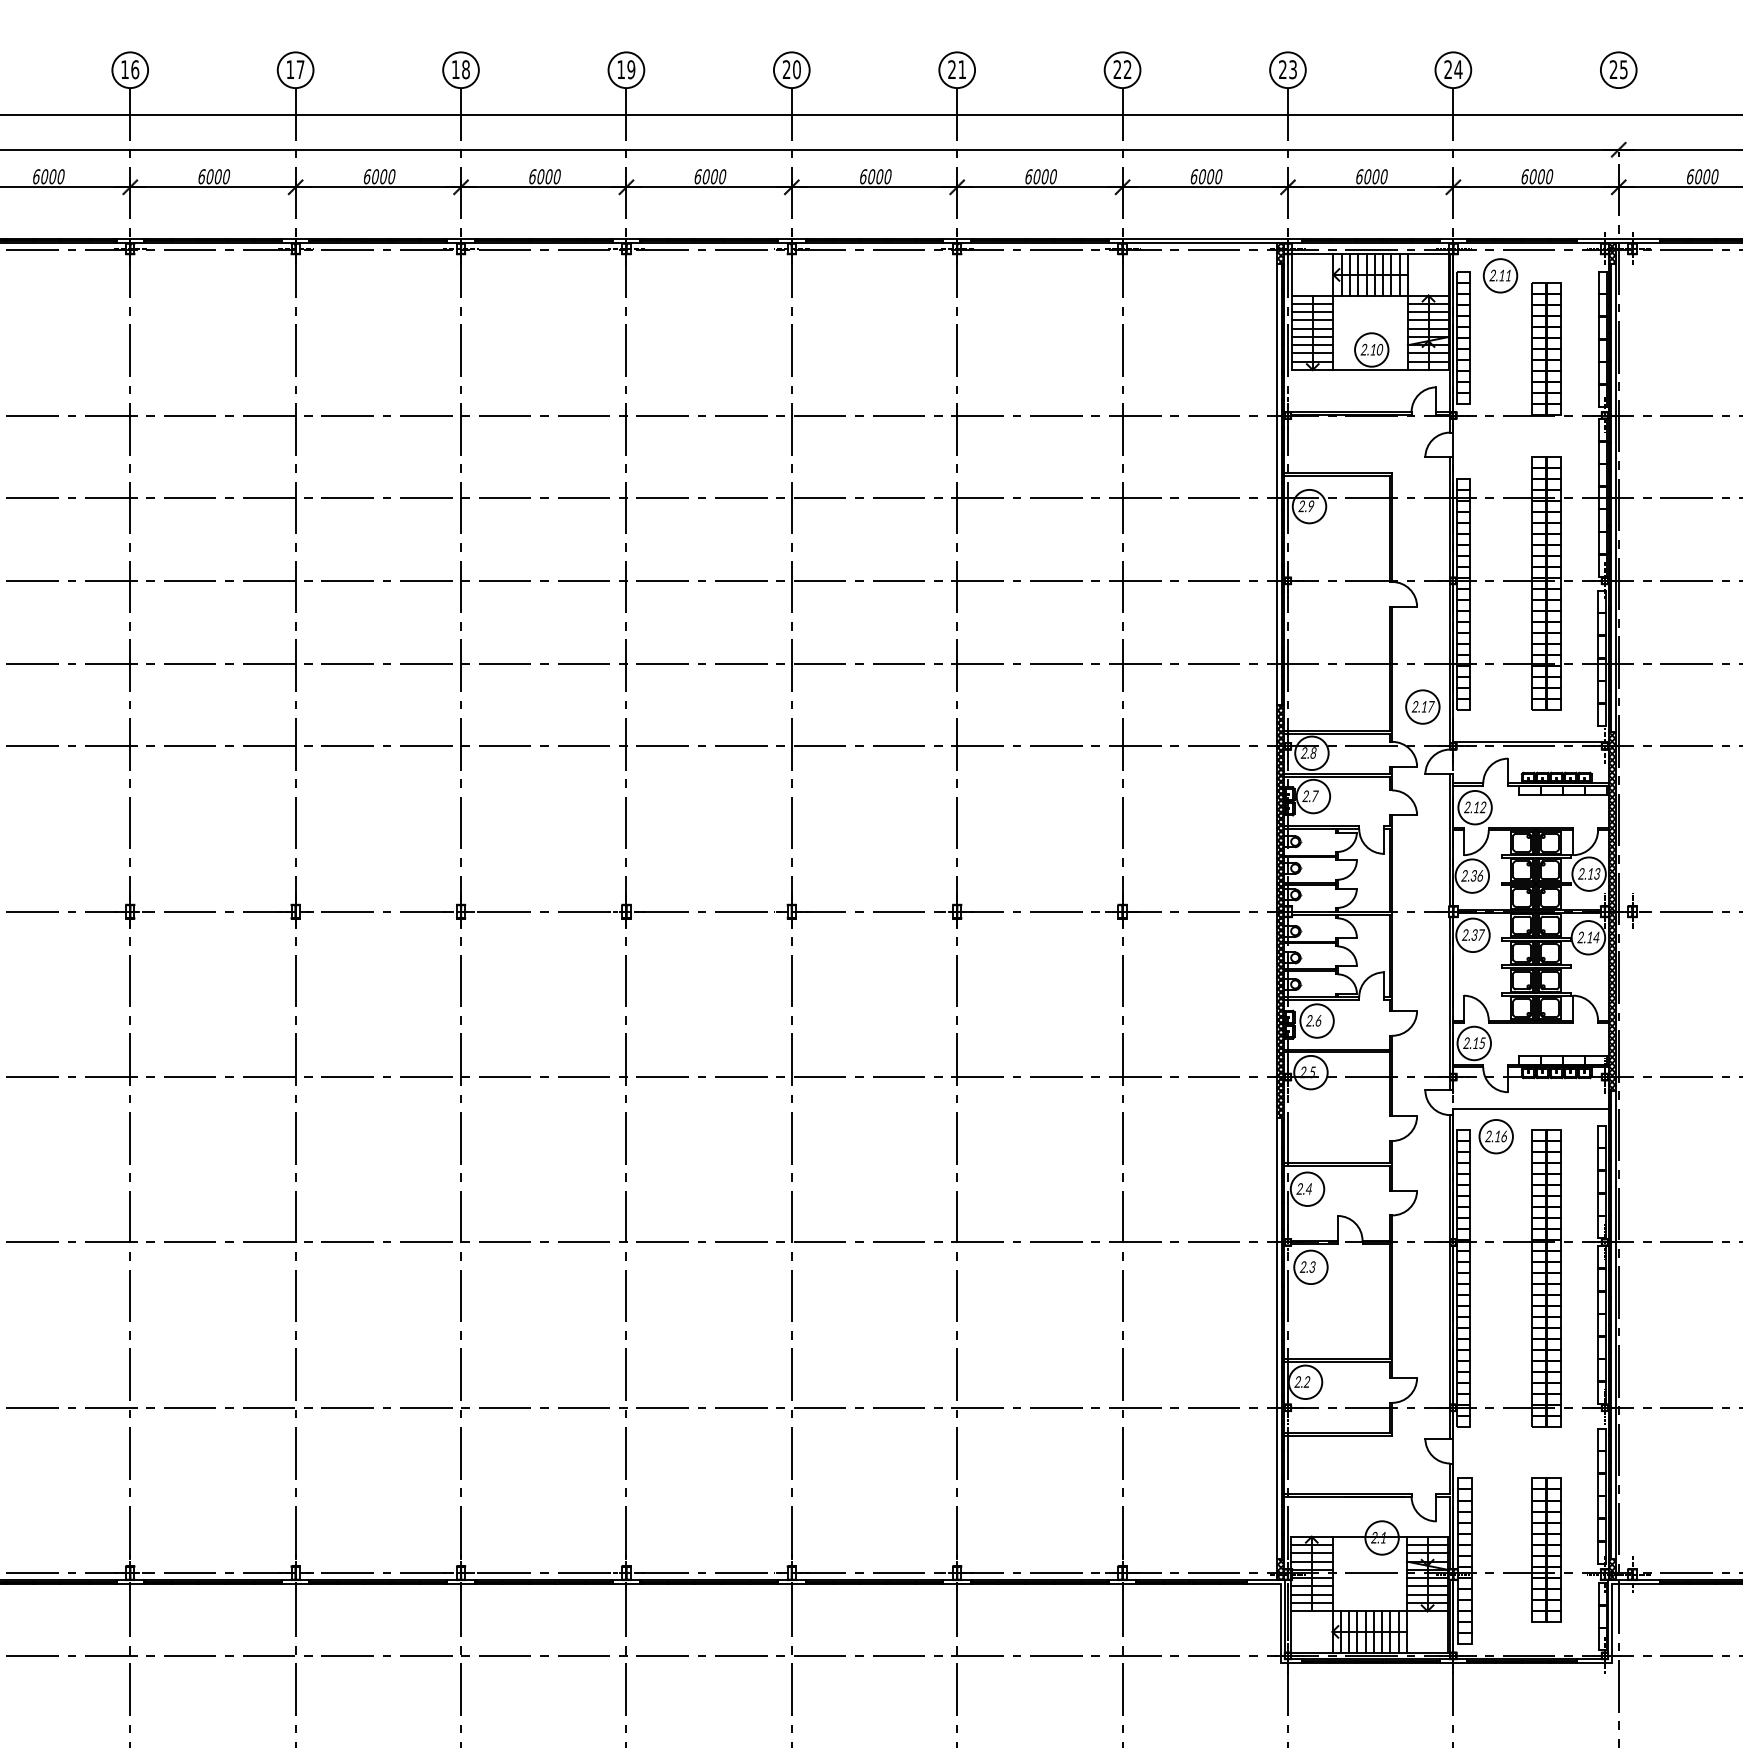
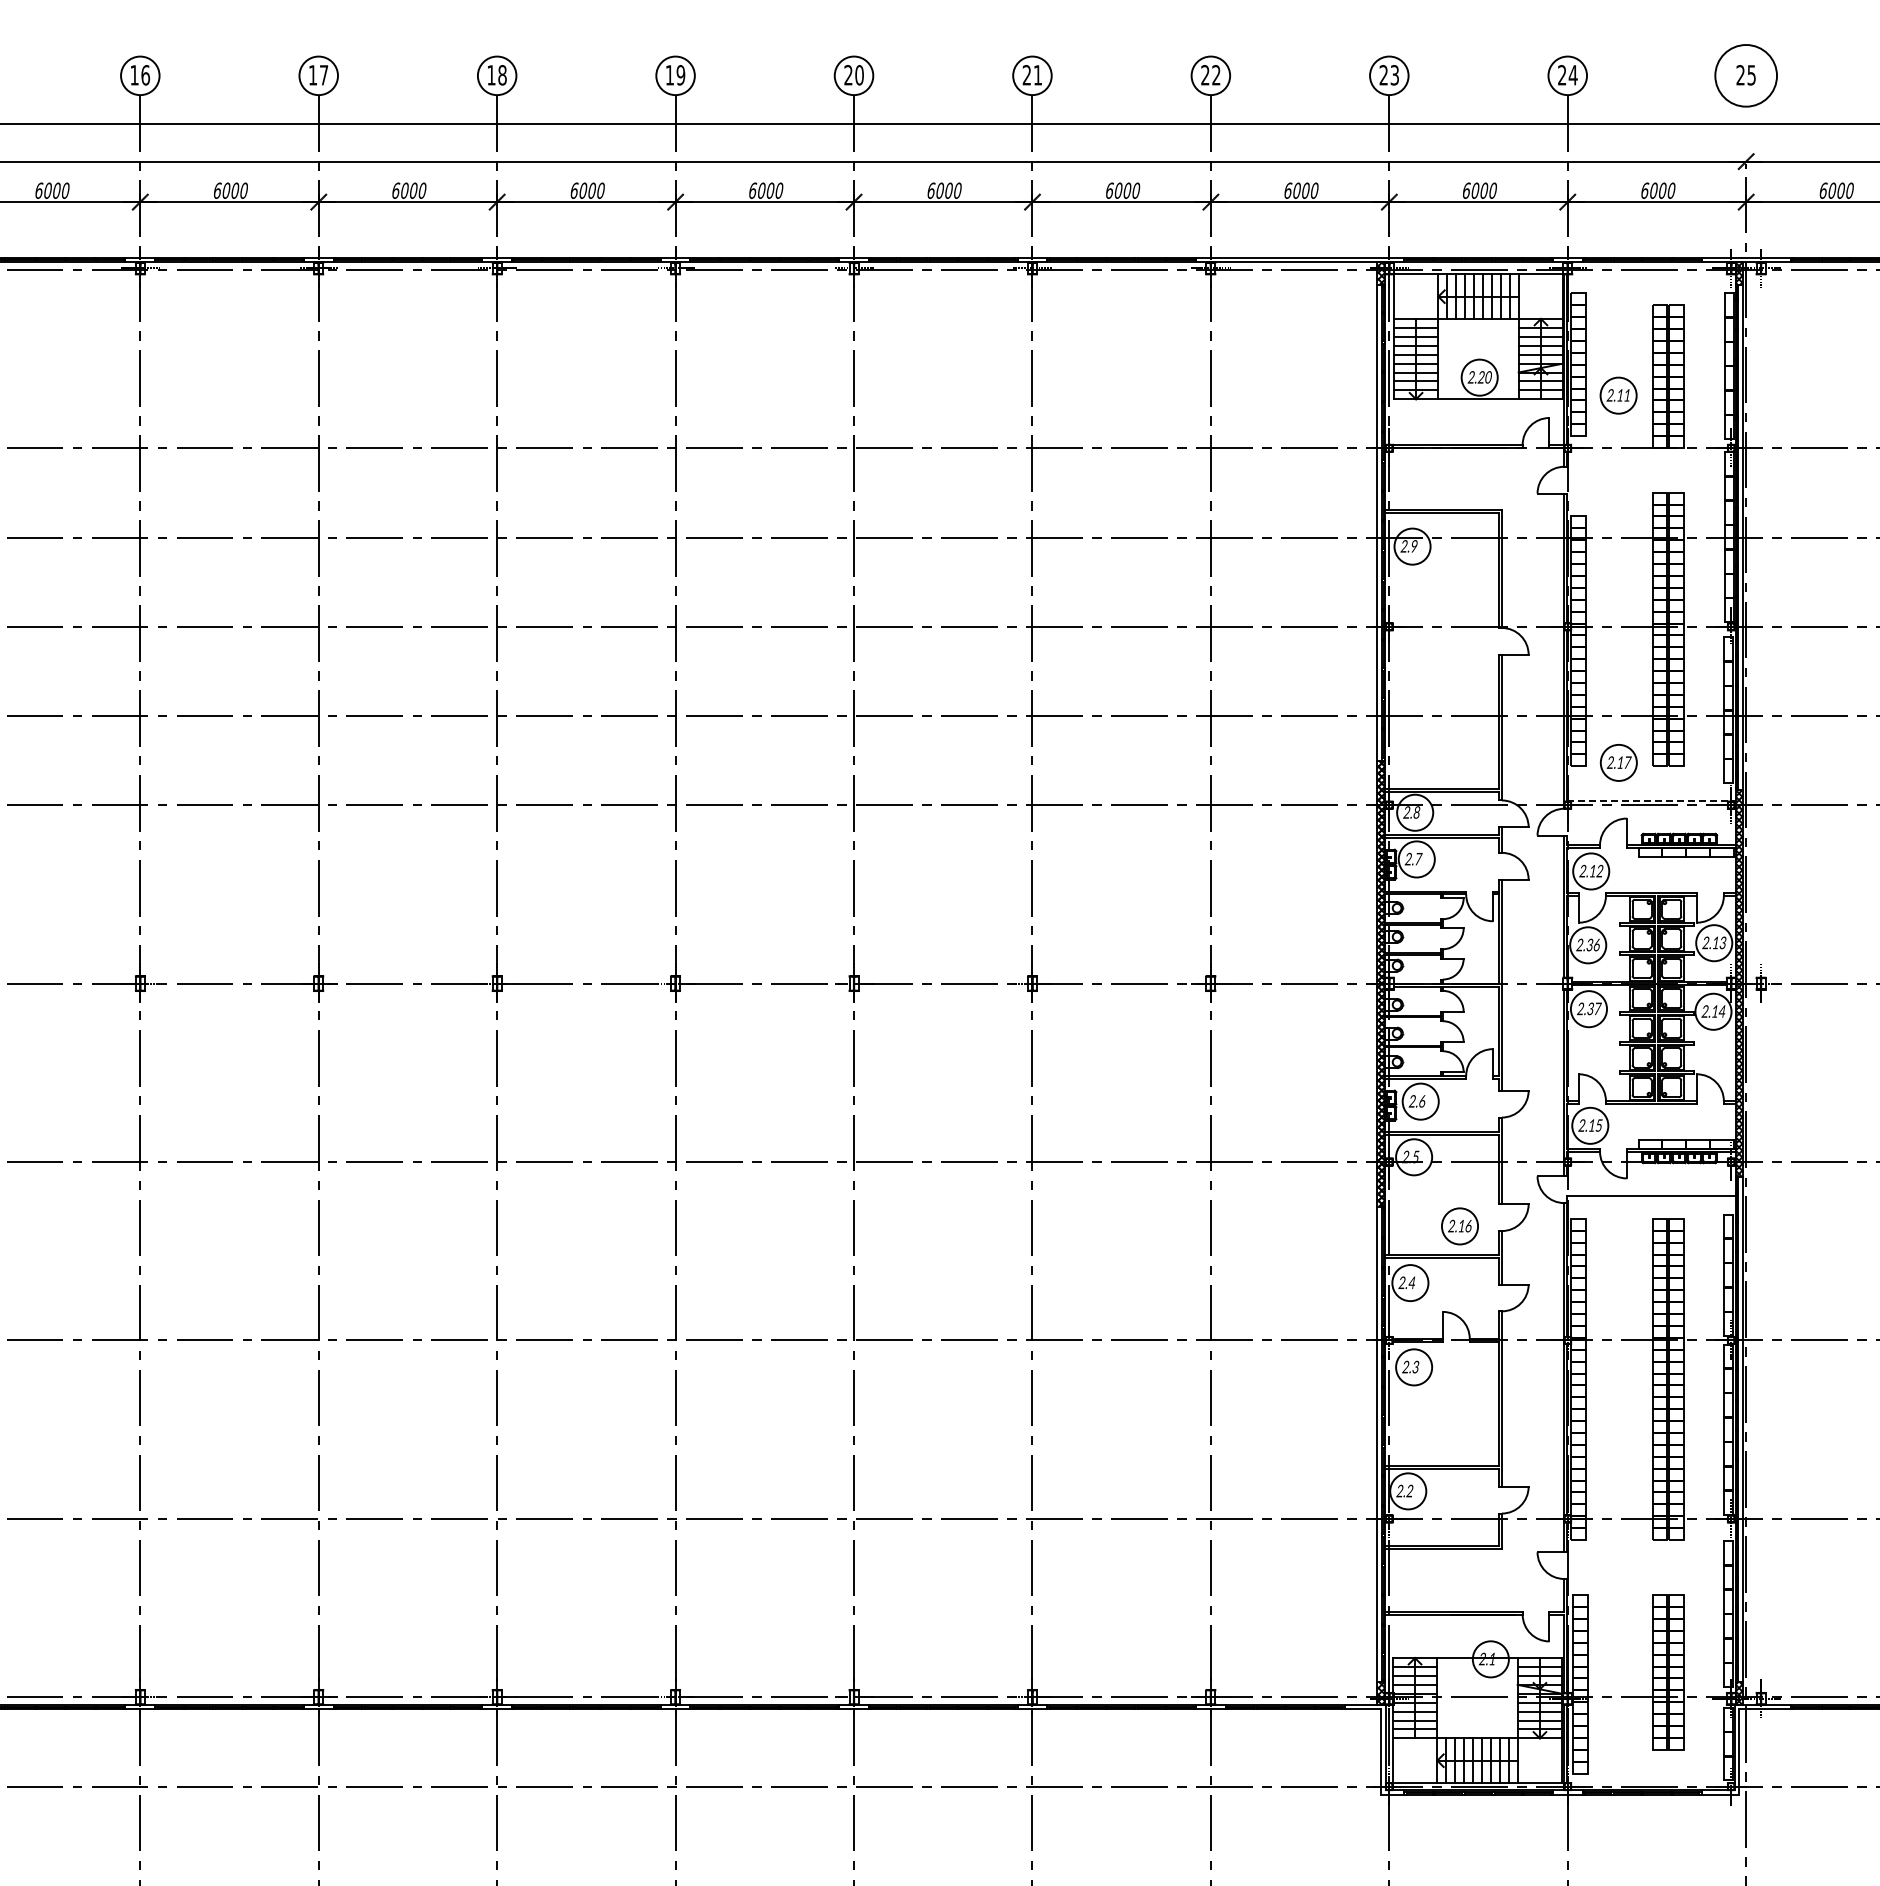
circle: (1618, 69) -> (1745, 75), size x1.6
part: (1500, 275) -> (1618, 395), moved
text: (1372, 349) -> (1480, 377), 2.10 -> 2.20
part: (1422, 706) -> (1618, 762), moved
line: (1531, 741) -> (1652, 800), solid -> dashed
part: (1495, 1136) -> (1459, 1226), moved

